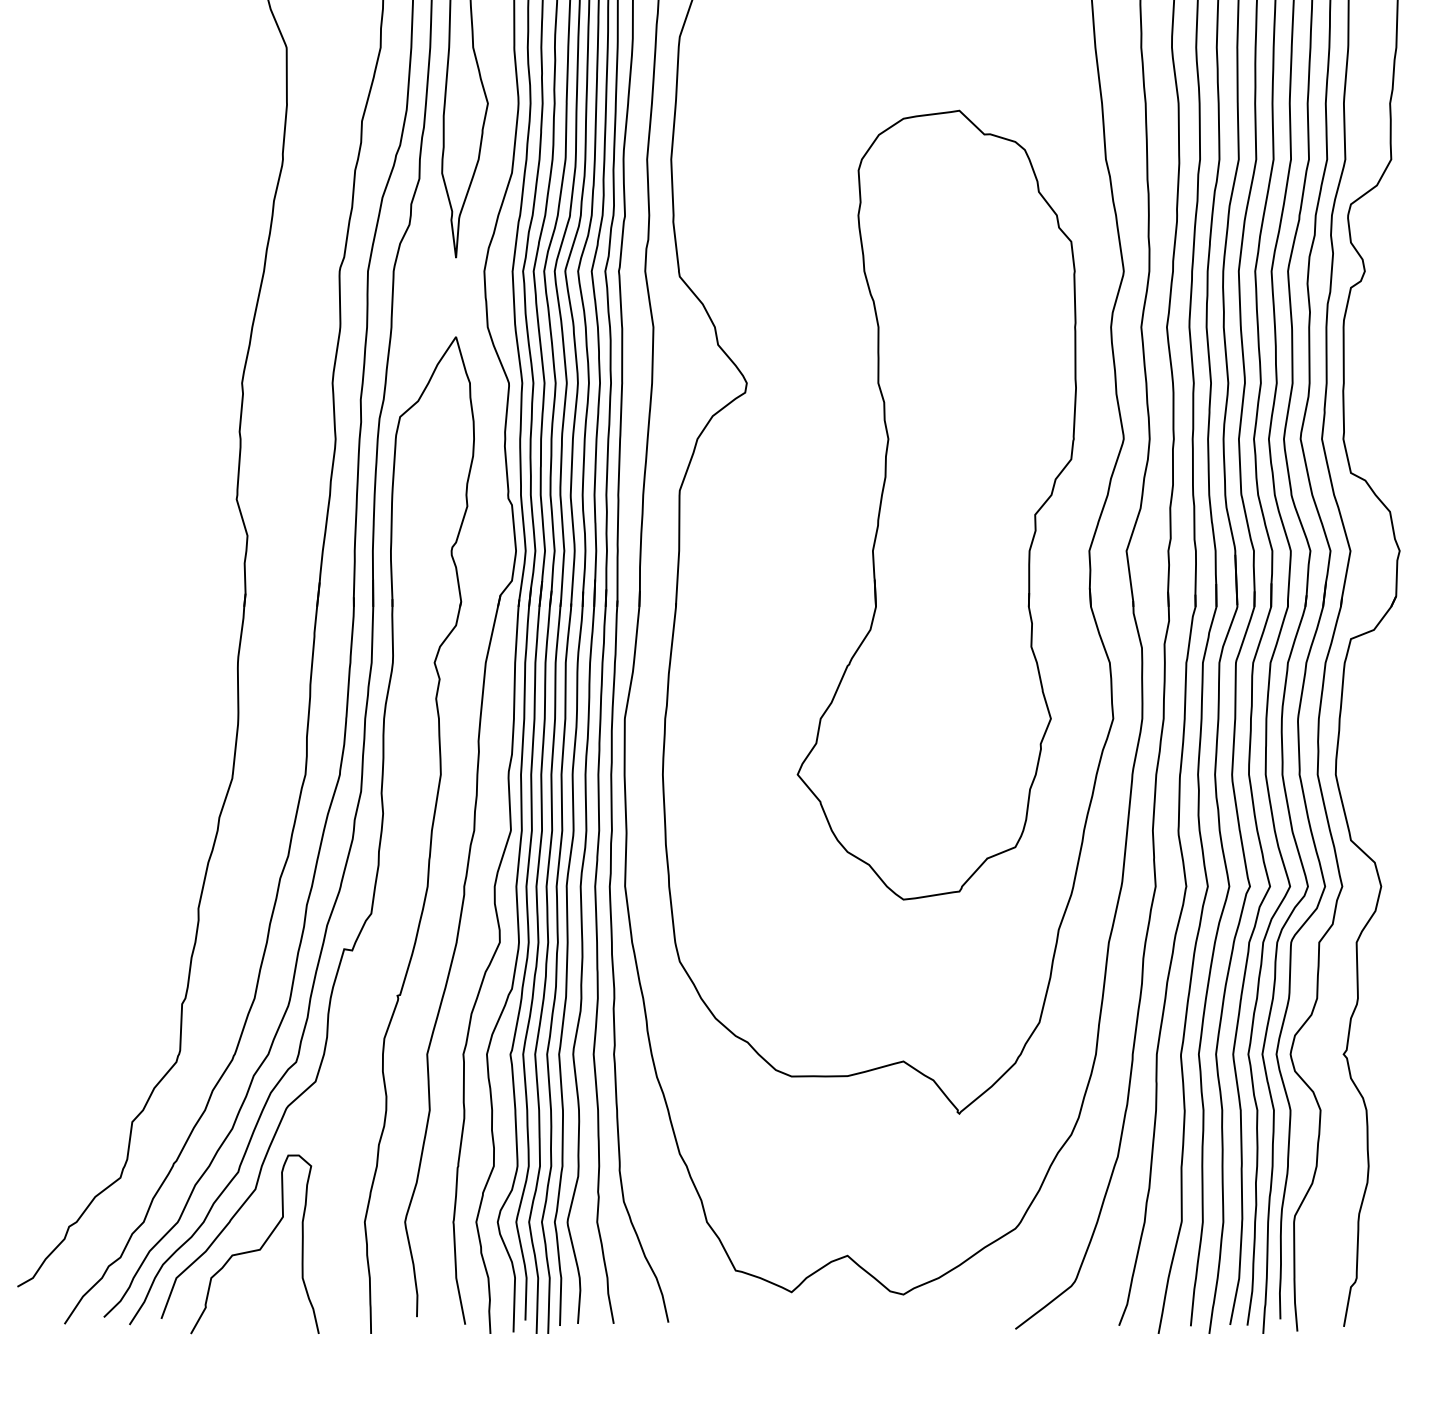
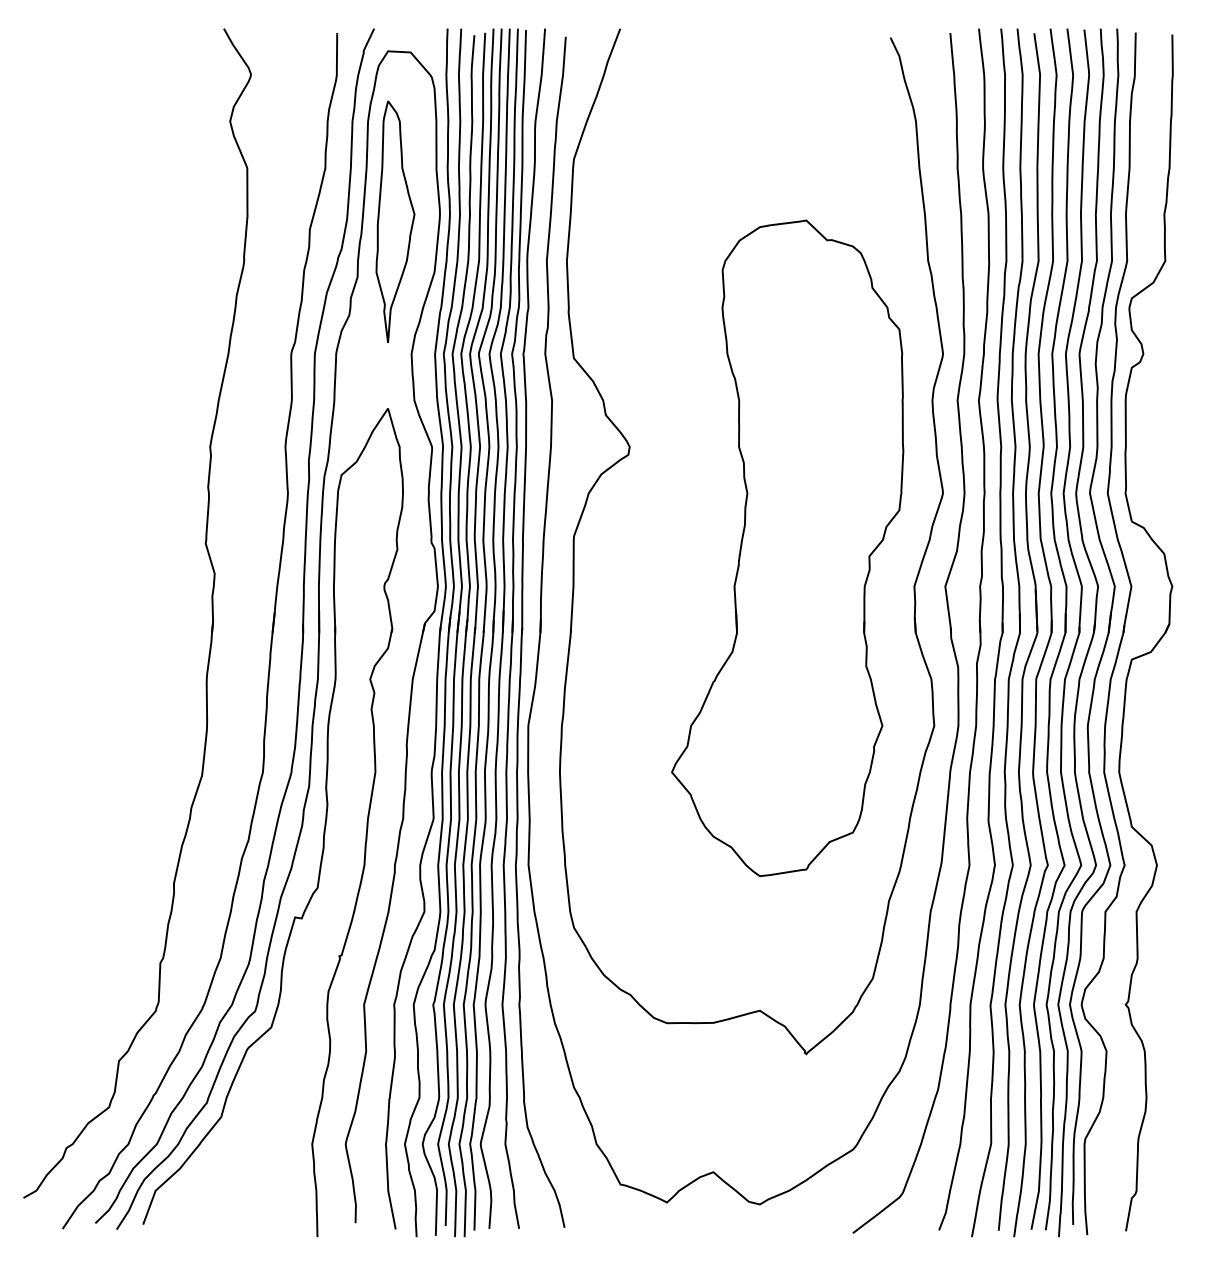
curve: (256, 1248) -> (222, 1166), removed

